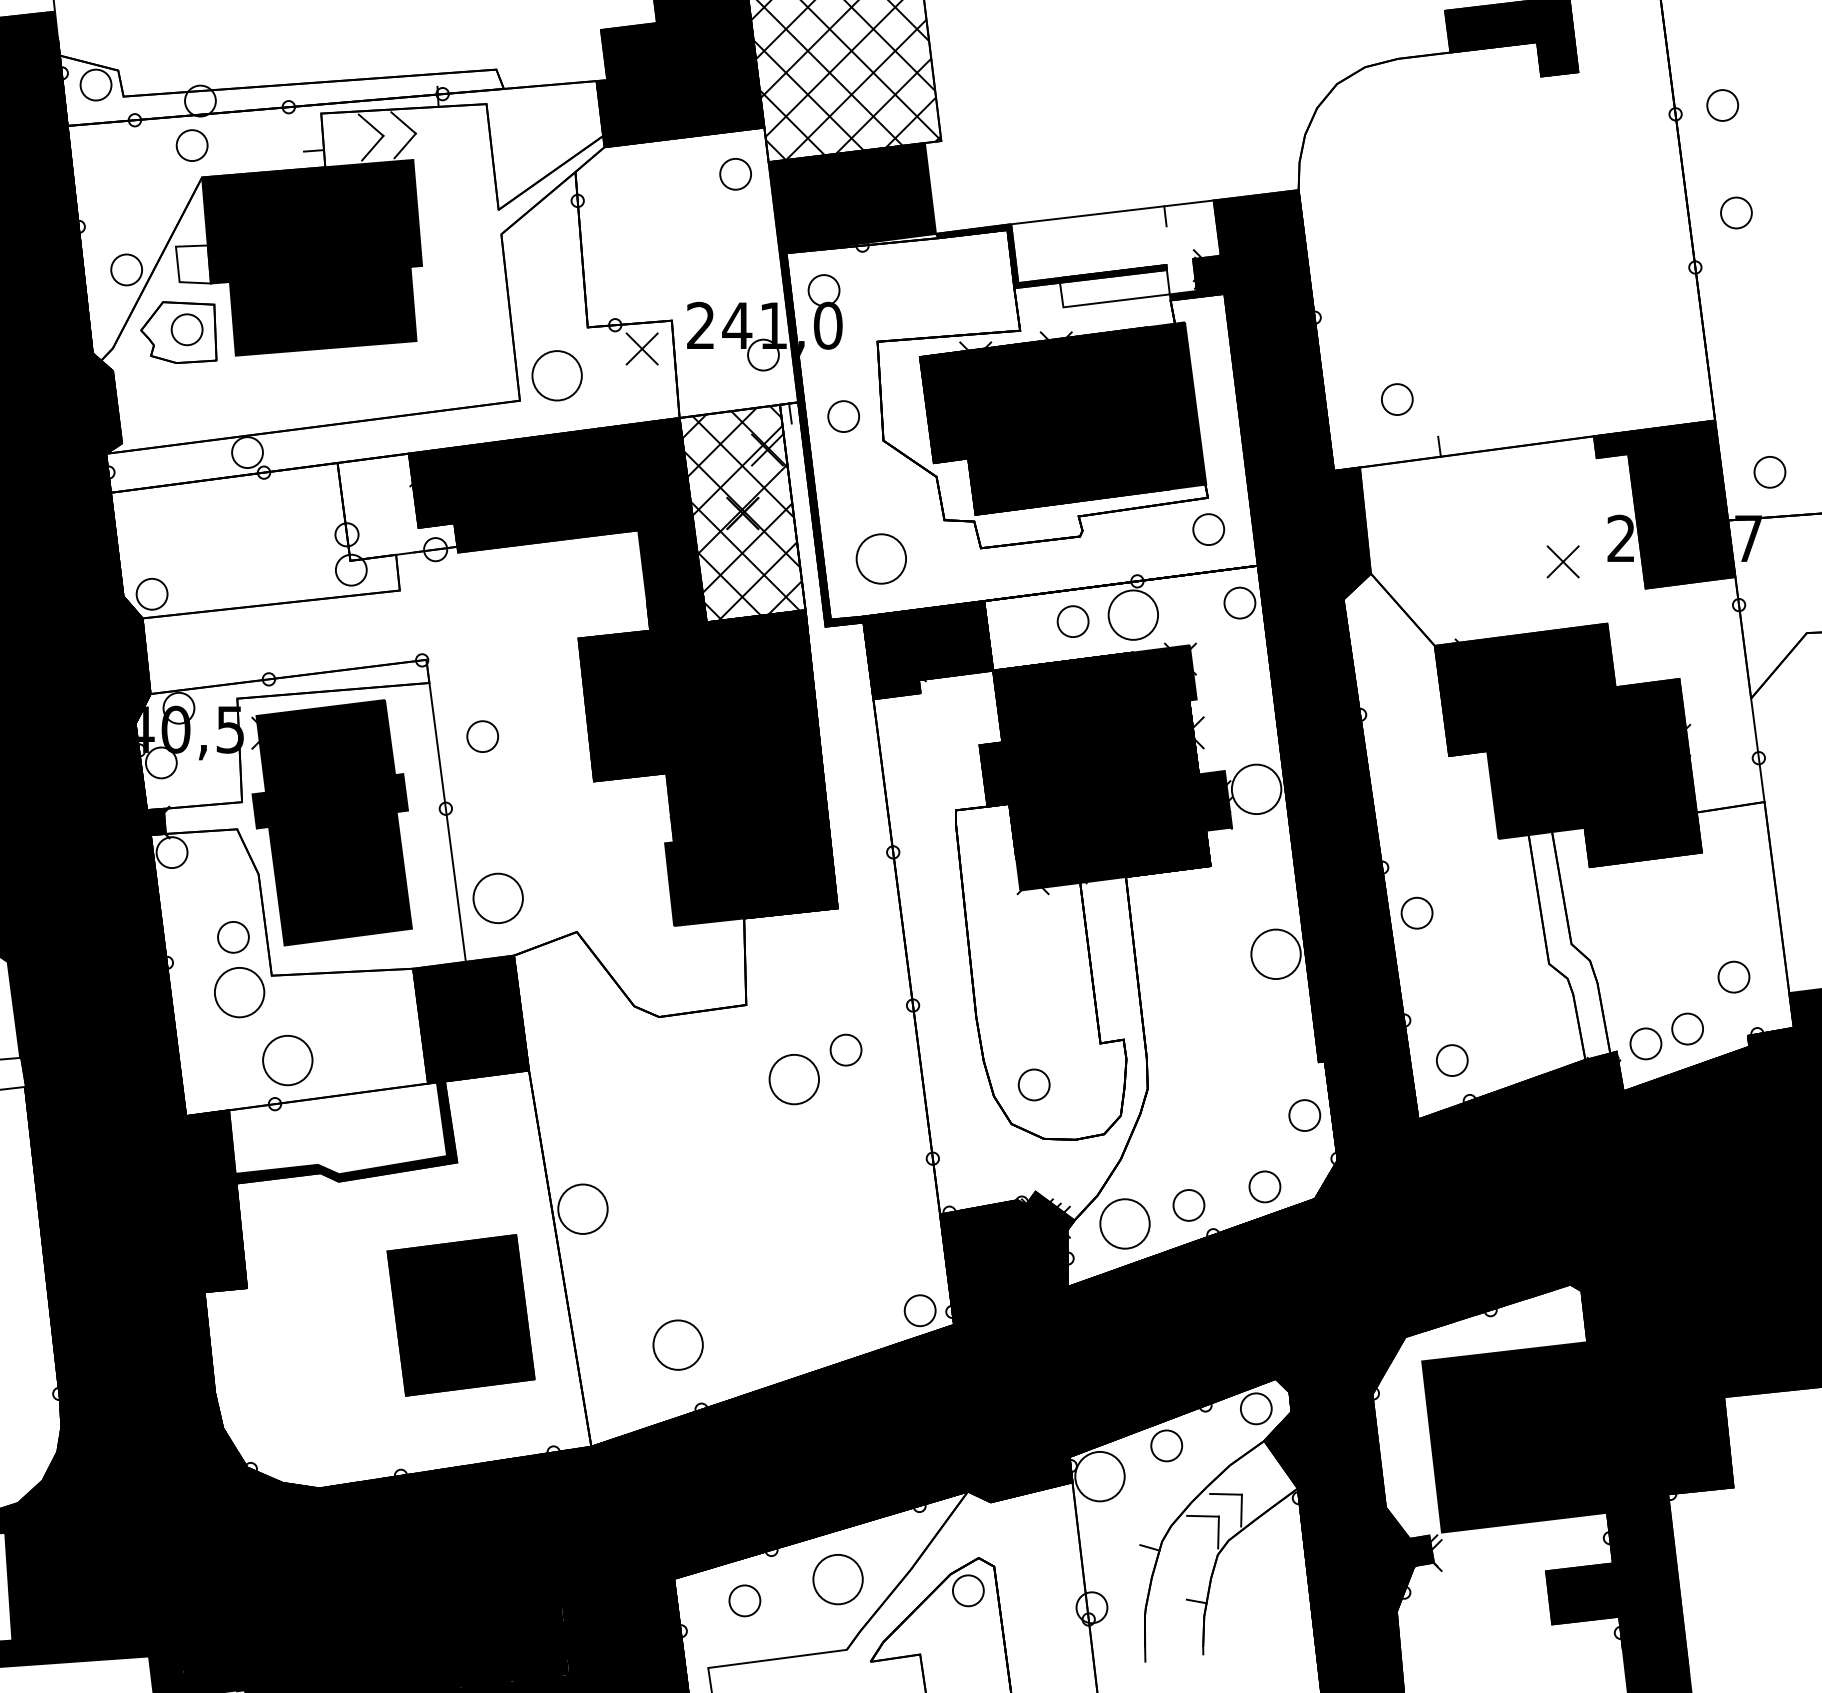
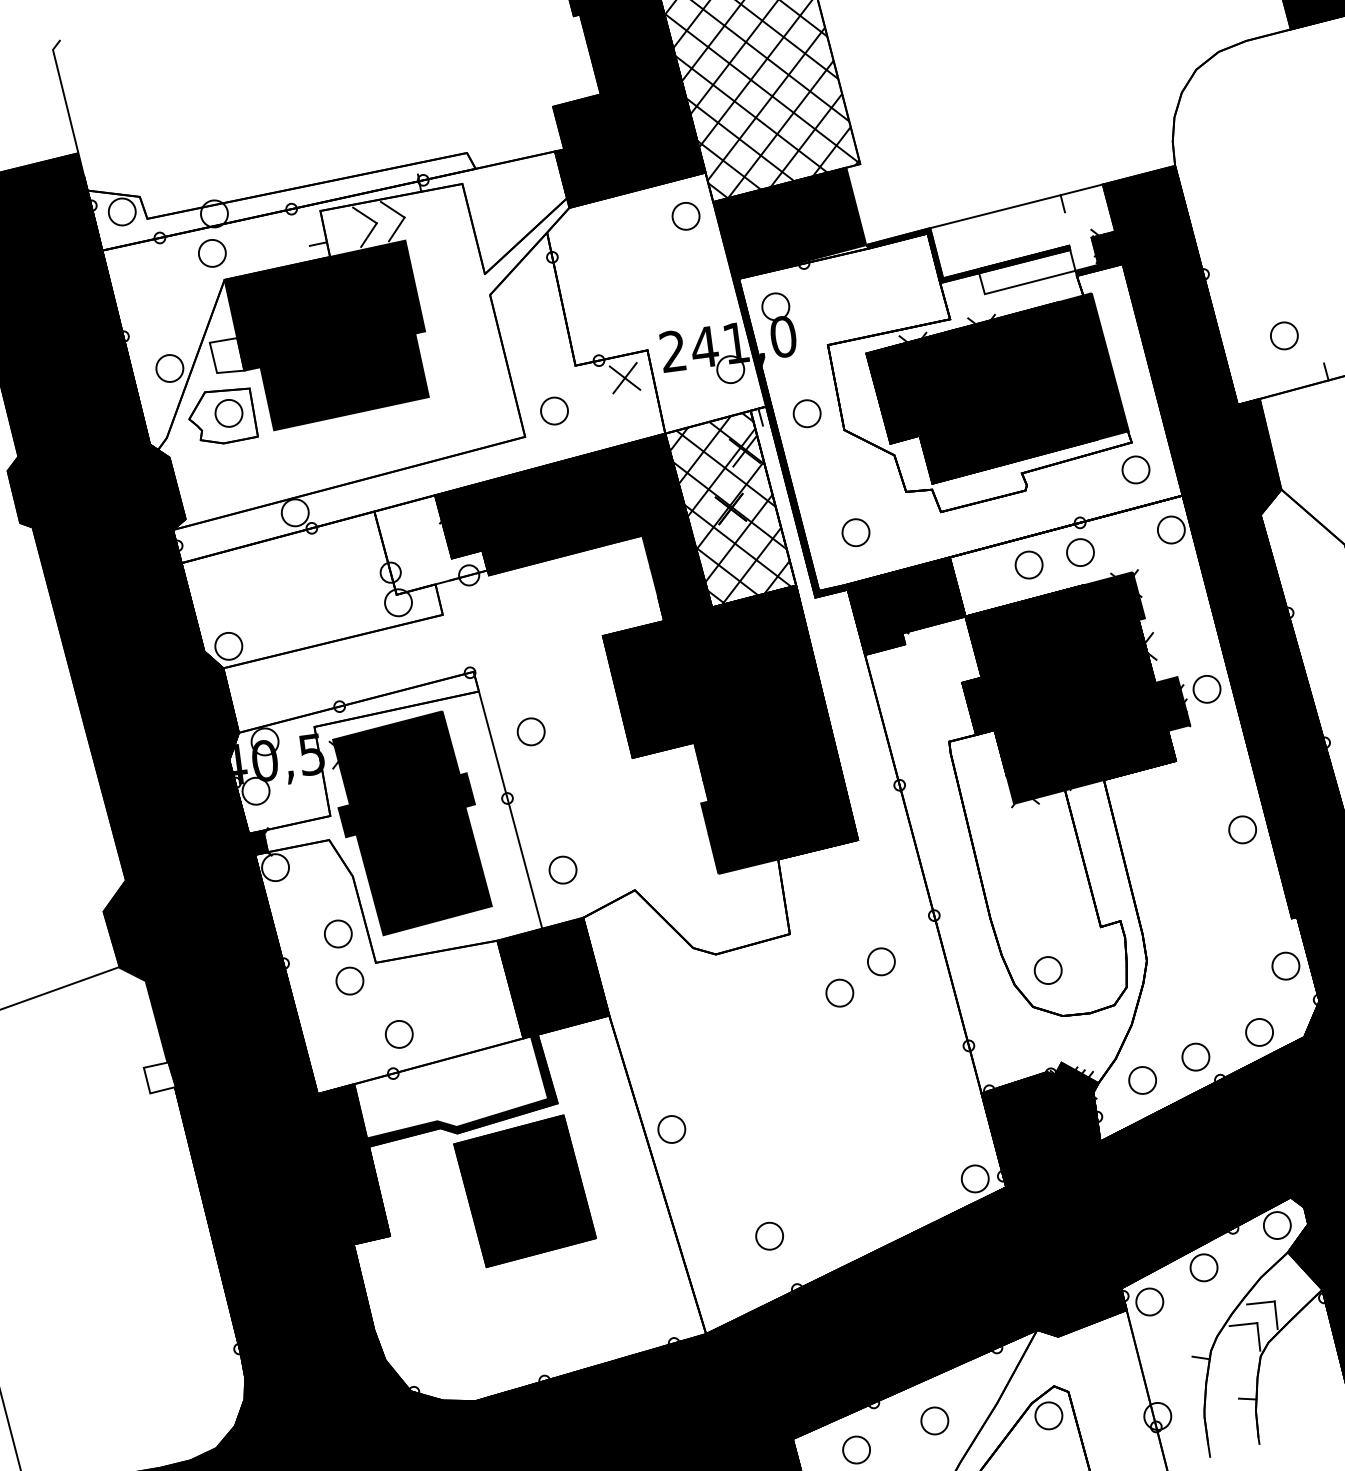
circle: (556, 375) -> (553, 410), size x0.62
circle: (880, 558) -> (855, 532), size x0.62
circle: (1132, 614) -> (1079, 552), size x0.62
circle: (1256, 788) -> (1206, 688), size x0.62
circle: (497, 897) -> (562, 869), size x0.62
circle: (1275, 953) -> (1242, 829), size x0.62
circle: (239, 992) -> (349, 981), size x0.62
circle: (287, 1060) -> (399, 1034), size x0.62
circle: (793, 1079) -> (839, 993), size x0.62
circle: (582, 1208) -> (671, 1128), size x0.62
circle: (1124, 1223) -> (1142, 1080), size x0.62
part: (460, 1315) -> (524, 1191), moved
circle: (677, 1344) -> (769, 1235), size x0.62
circle: (1099, 1476) -> (1149, 1301), size x0.62
circle: (837, 1579) -> (934, 1420), size x0.62

